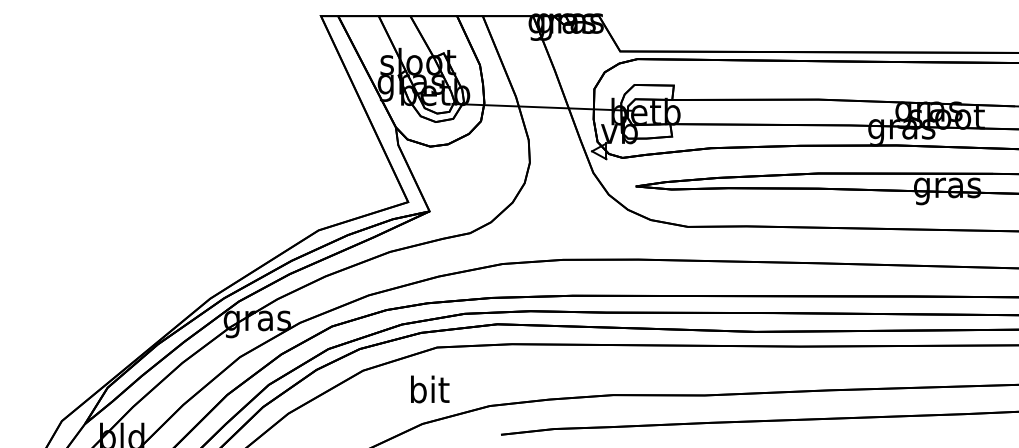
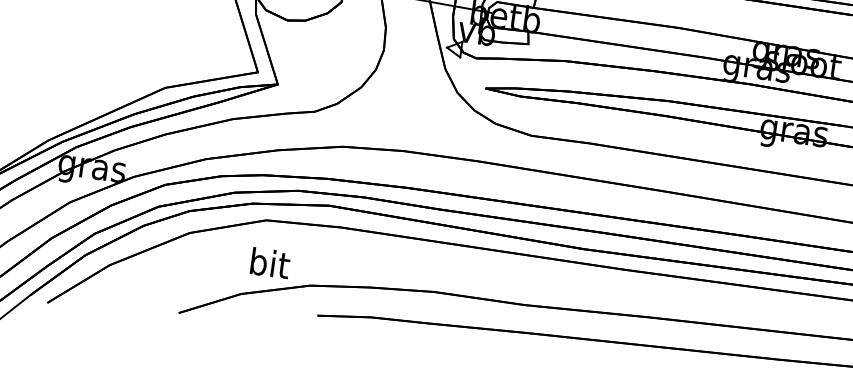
text: (430, 389) -> (270, 263), moved

